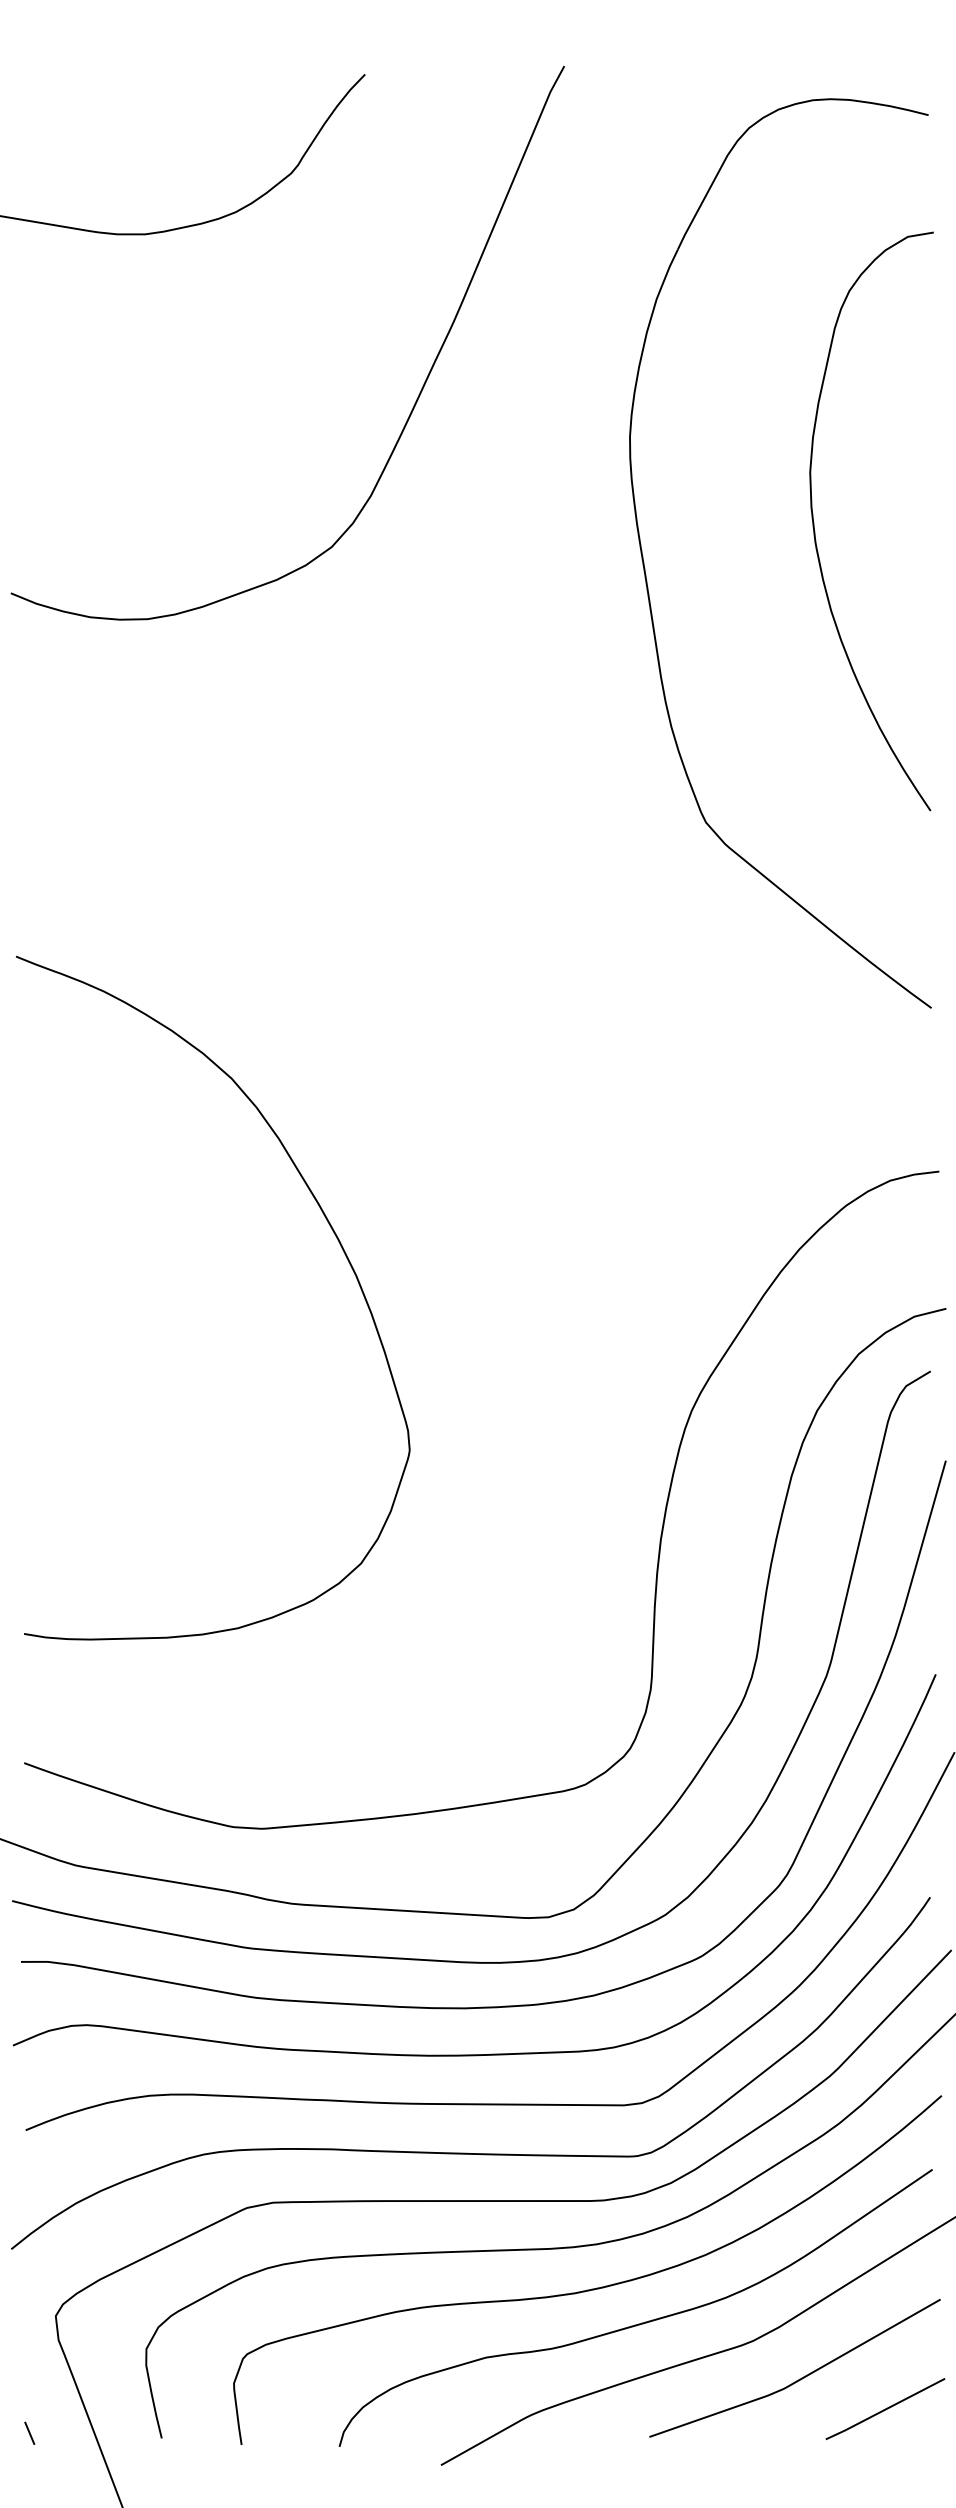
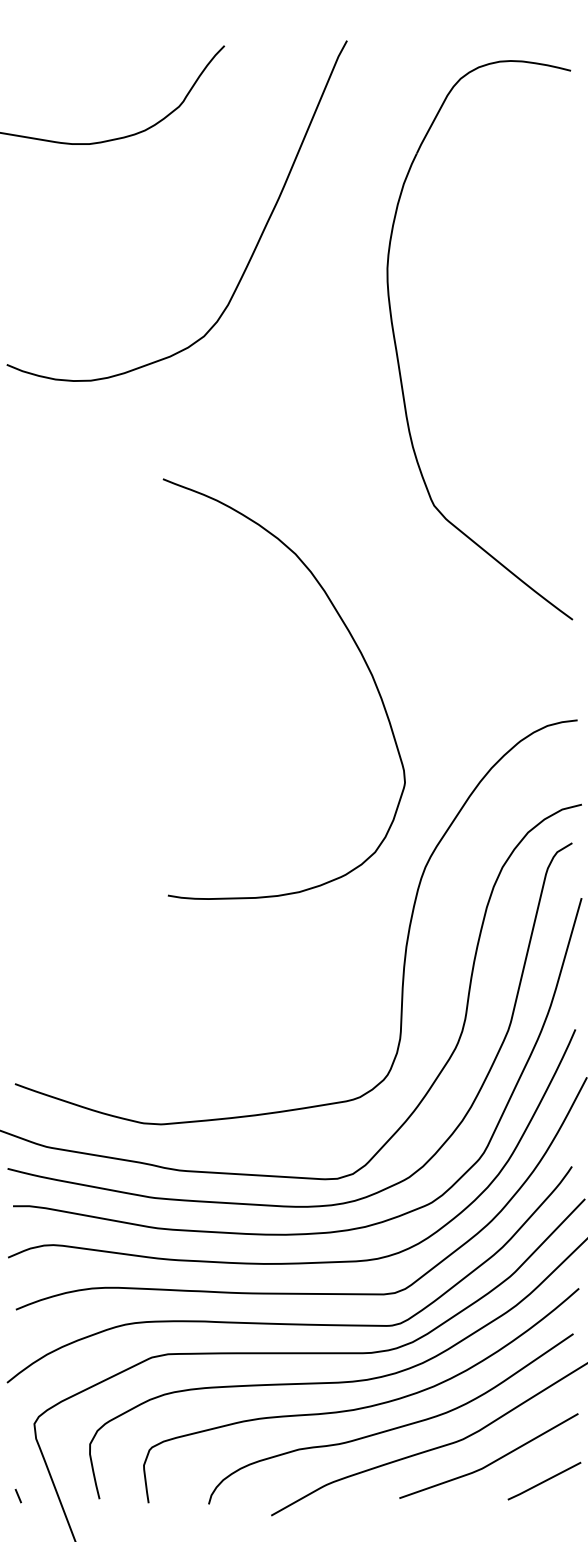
curve: (815, 524) -> (501, 322), removed
curve: (329, 1227) -> (355, 645), moved

